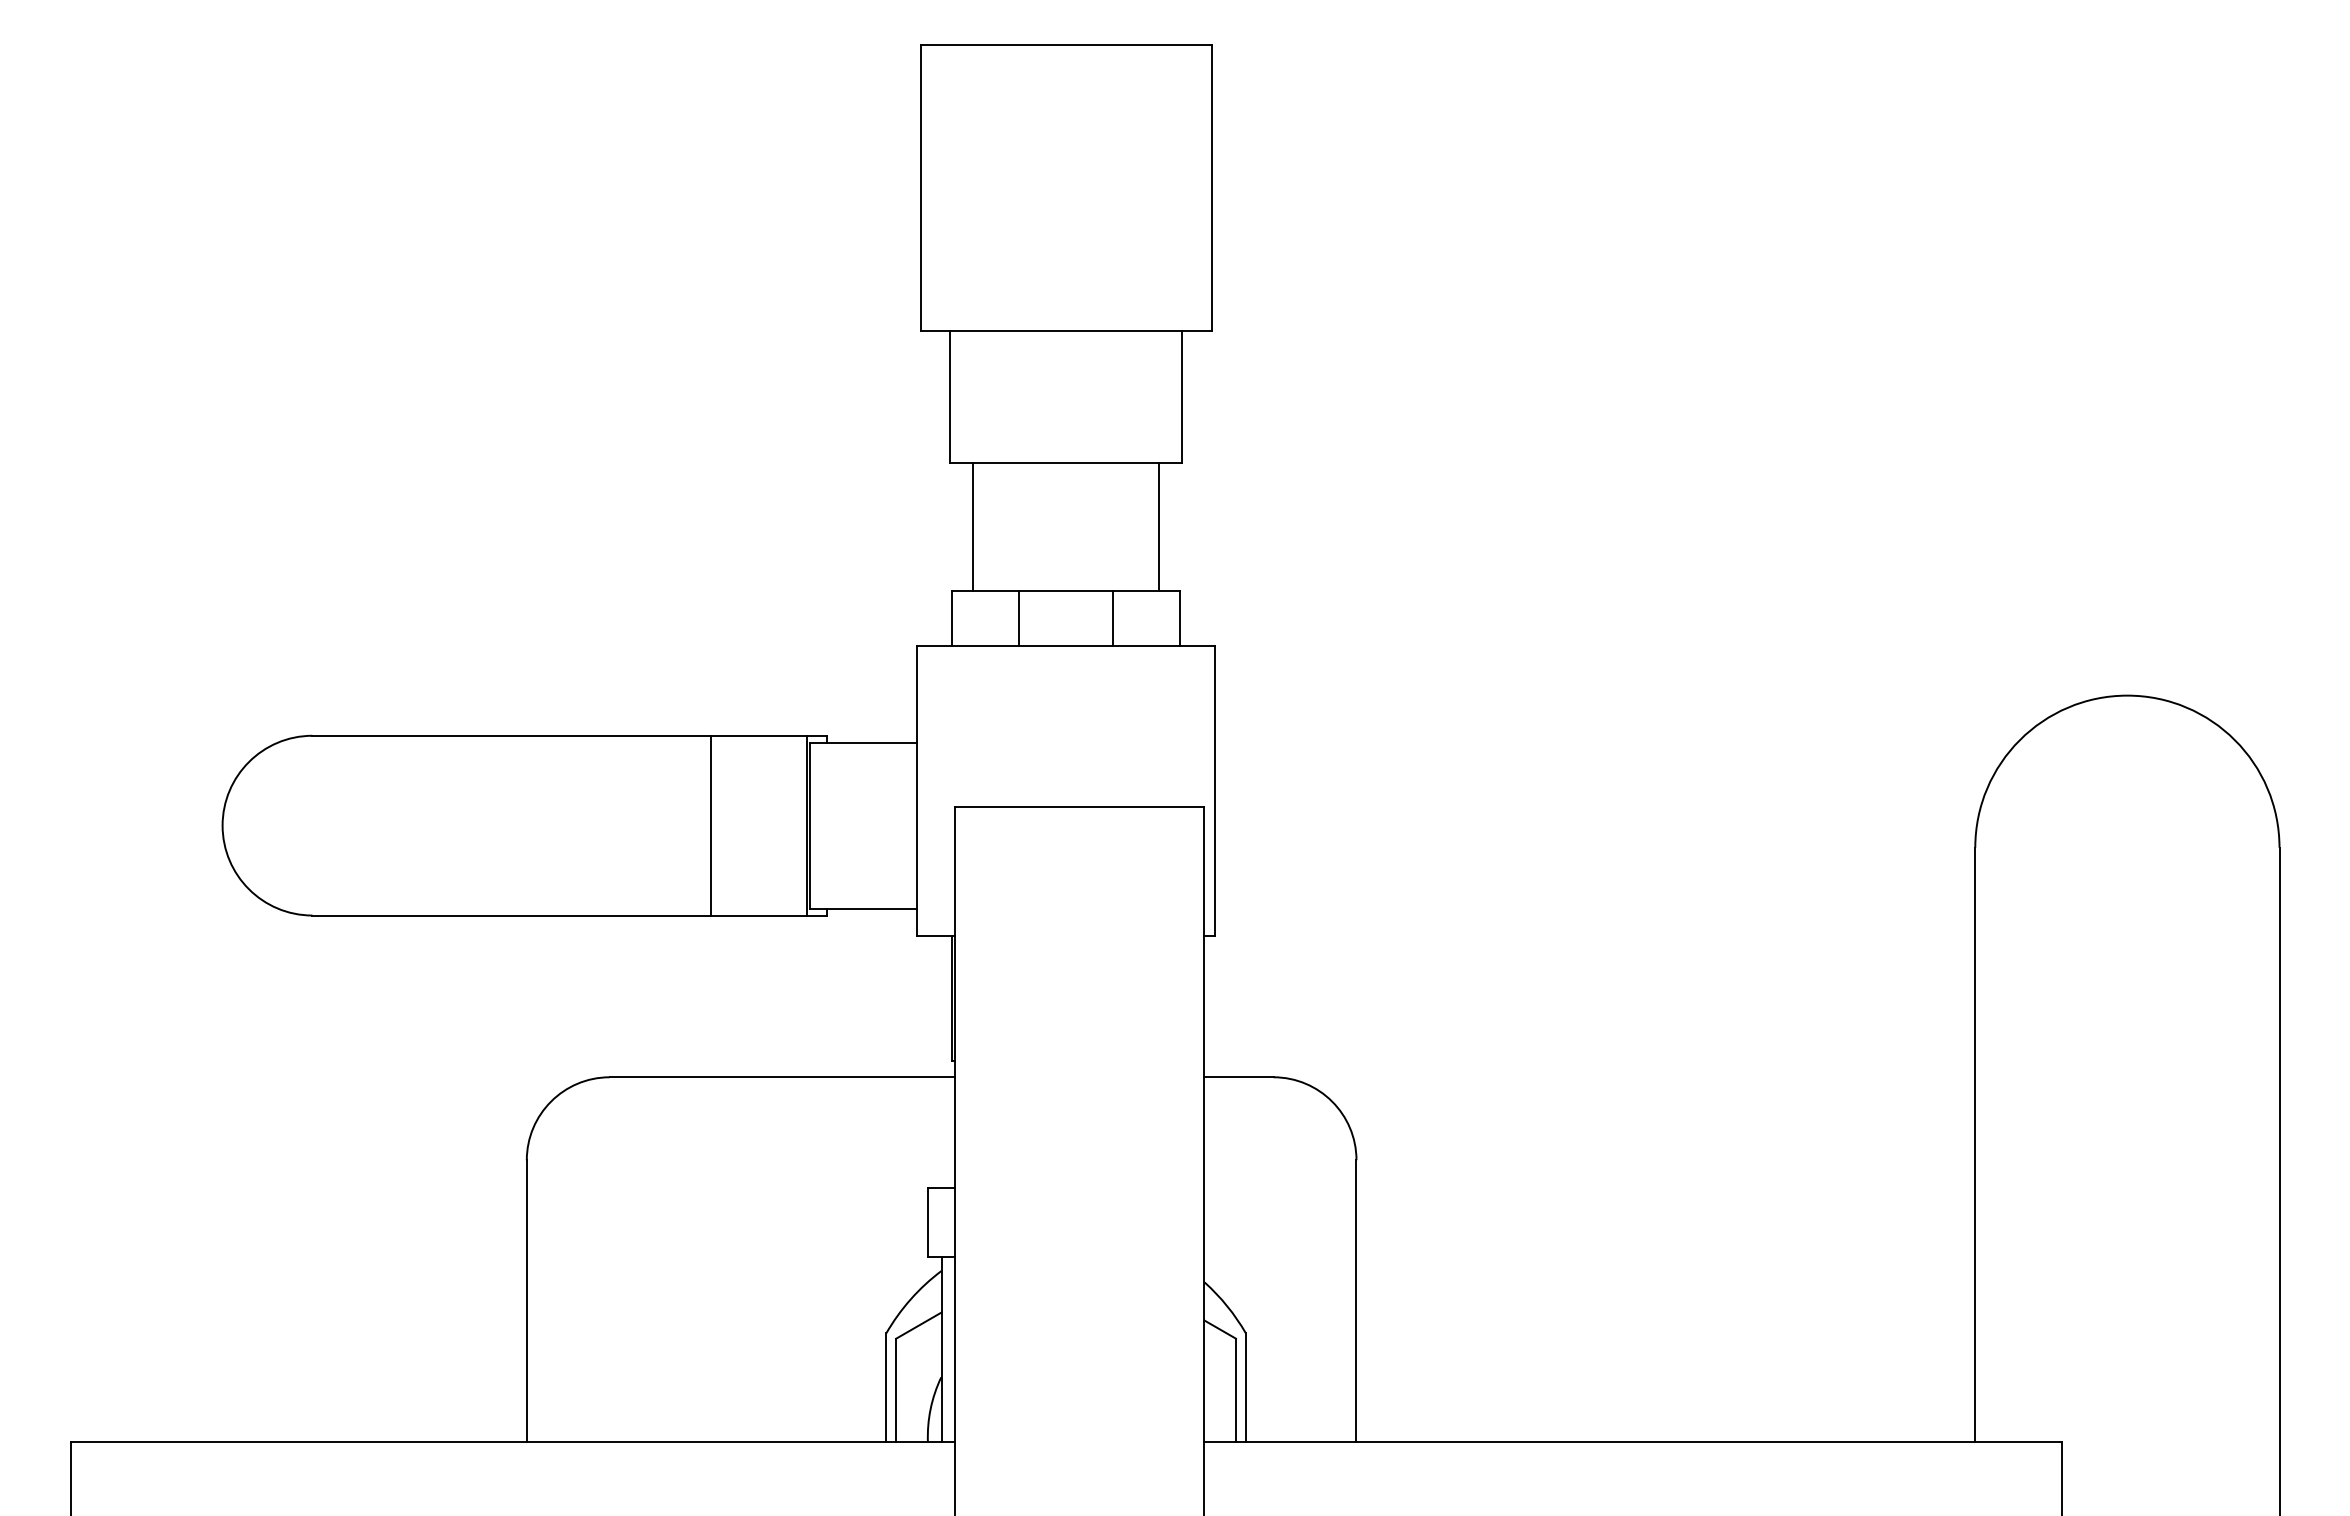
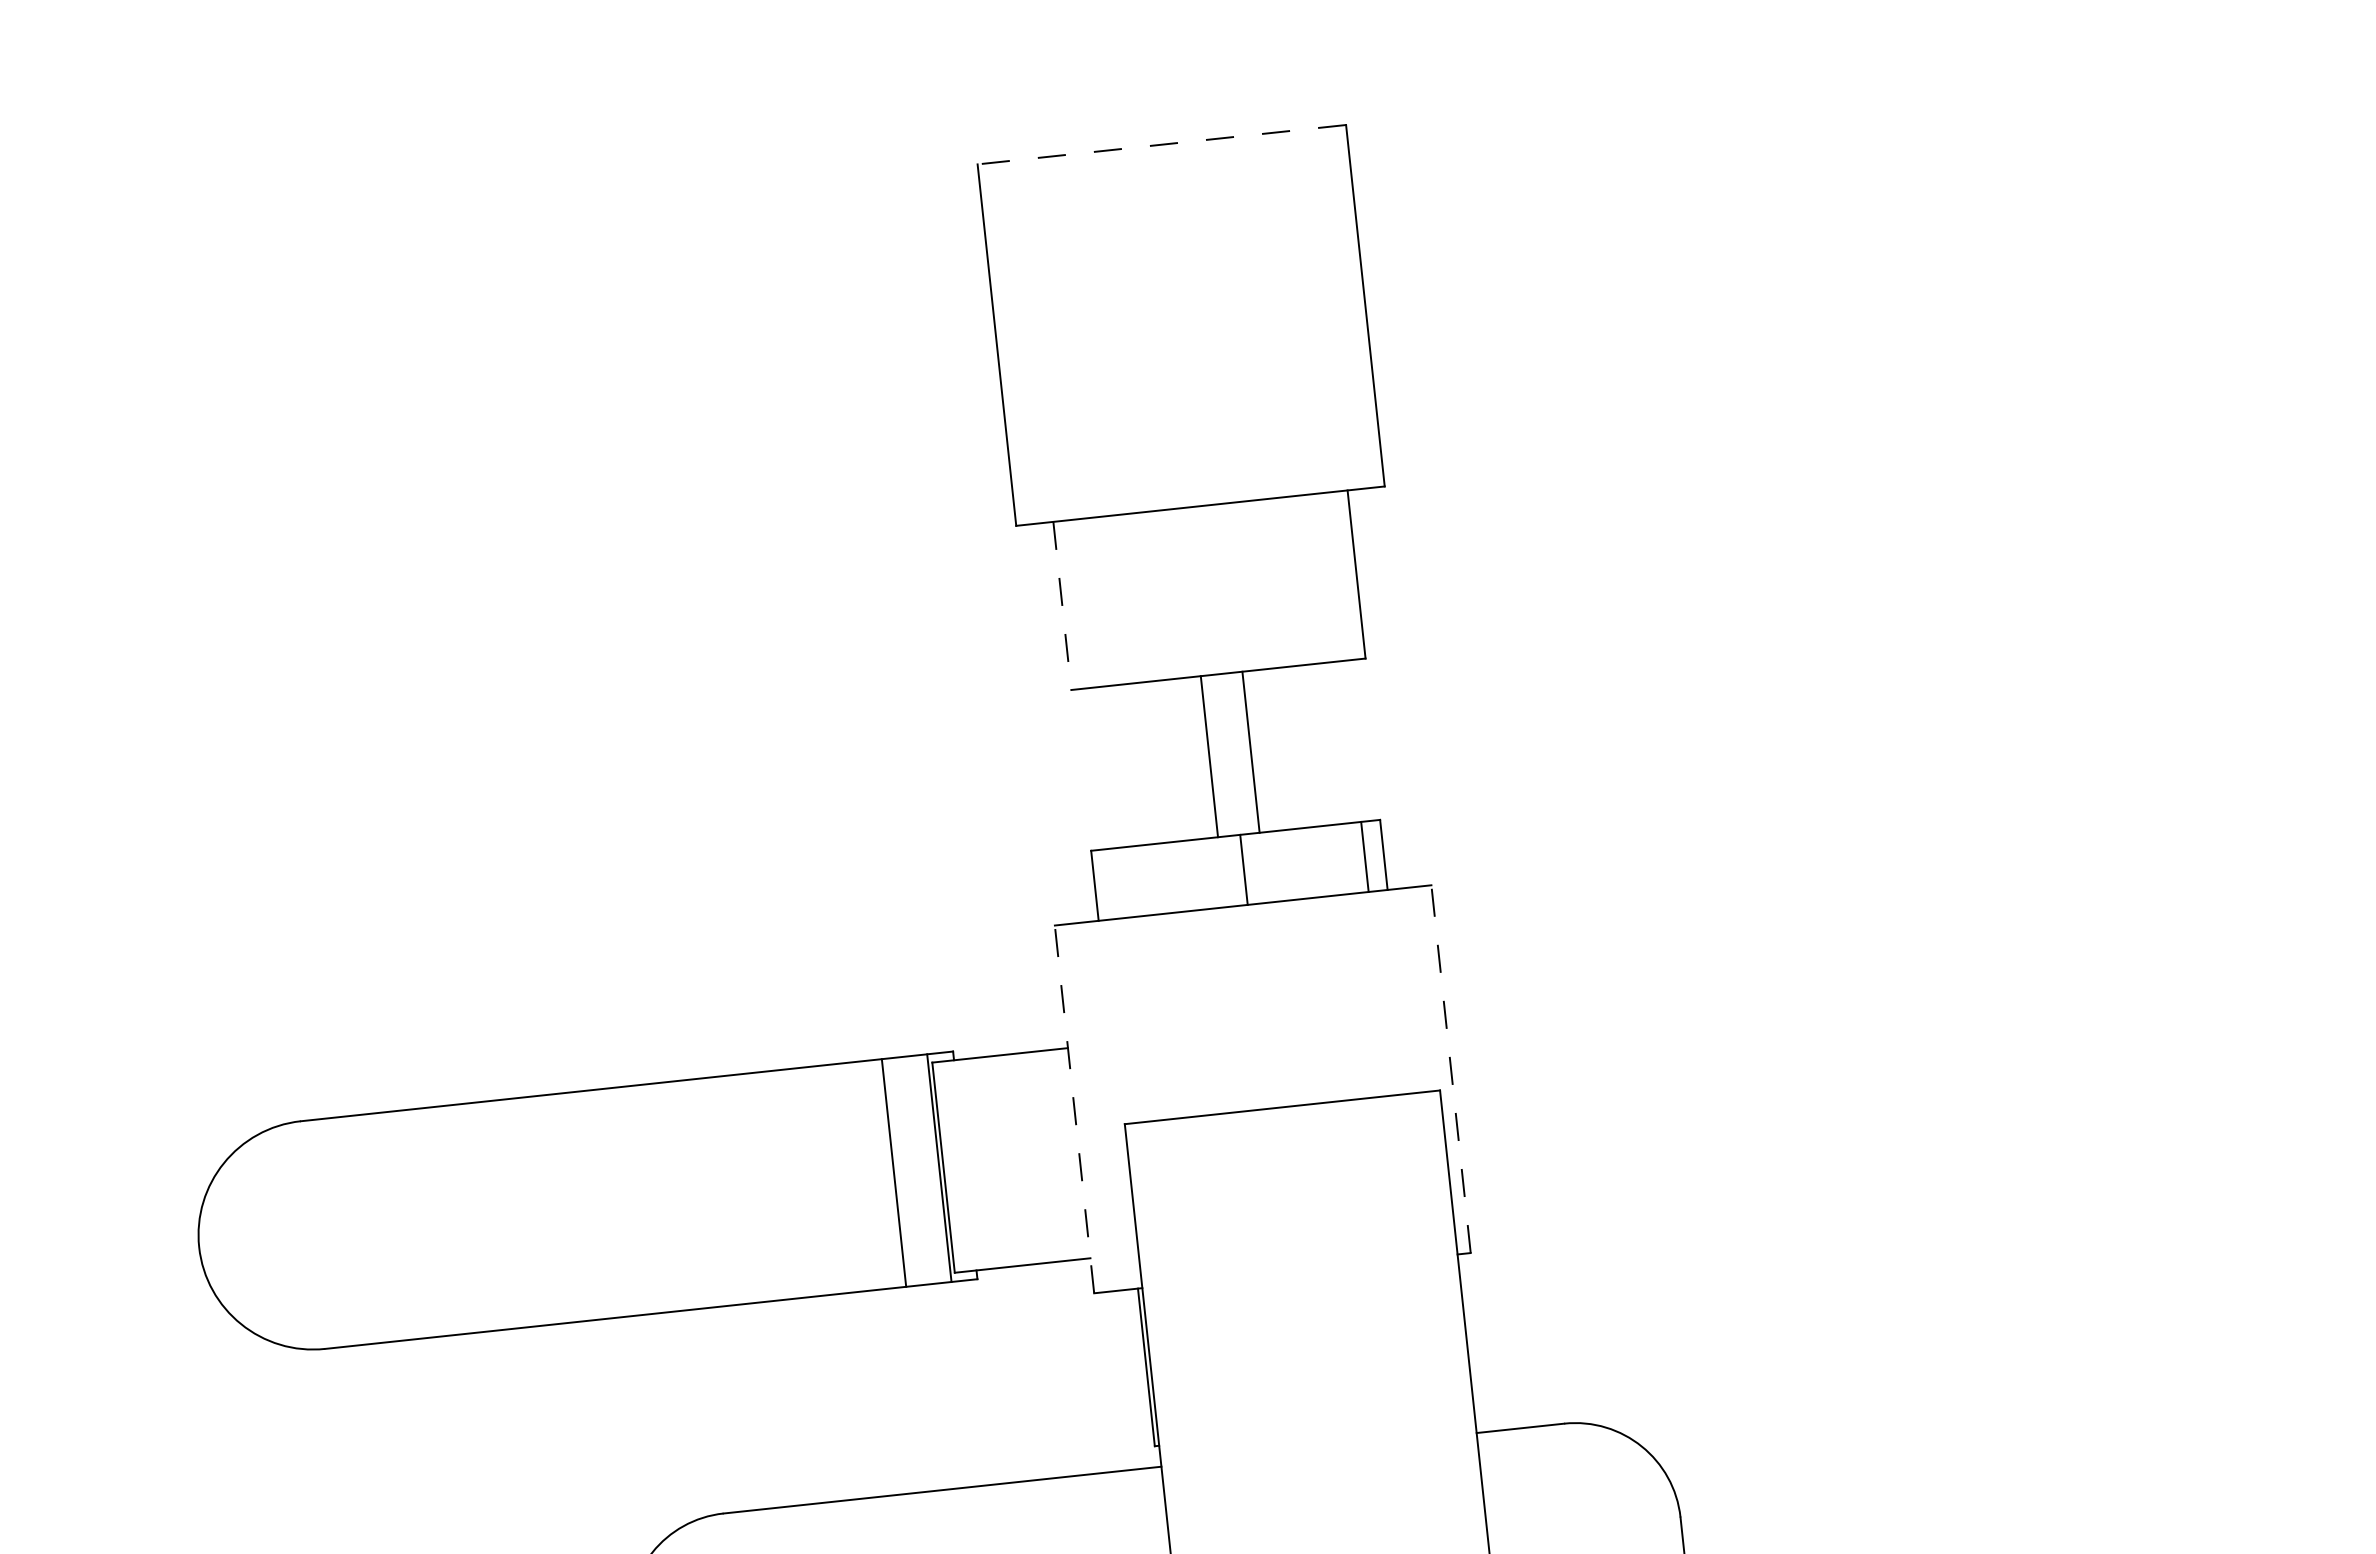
line: (1065, 45) -> (1161, 145), solid -> dashed
line: (949, 397) -> (1061, 606), solid -> dashed
line: (973, 526) -> (1209, 756), moved
line: (1159, 526) -> (1251, 751), moved
line: (1018, 617) -> (1243, 868), moved
line: (1113, 617) -> (1365, 855), moved
line: (917, 790) -> (1074, 1108), solid -> dashed
line: (1214, 790) -> (1450, 1068), solid -> dashed
line: (711, 825) -> (894, 1172), moved

